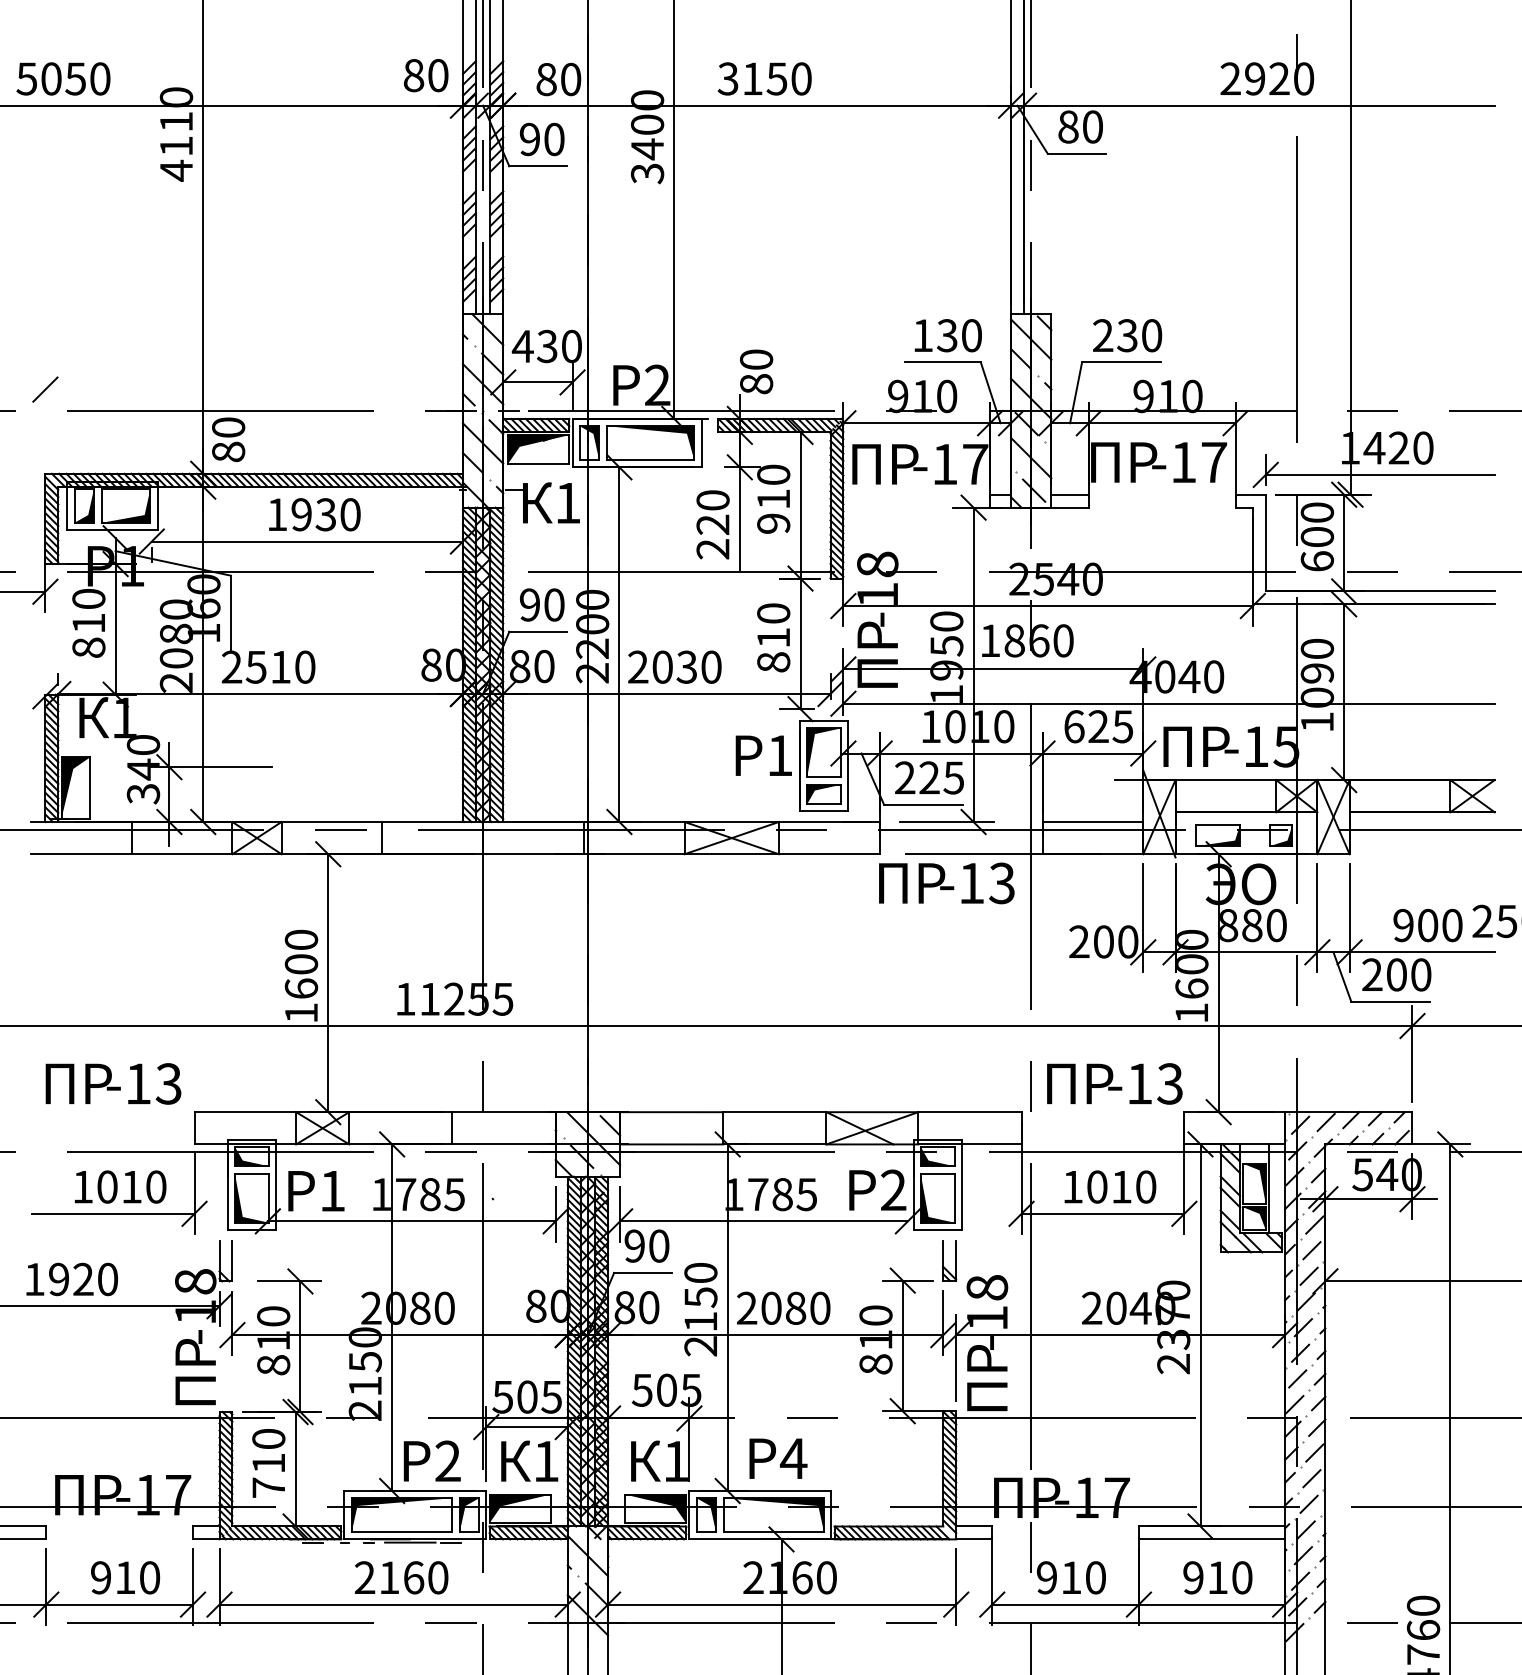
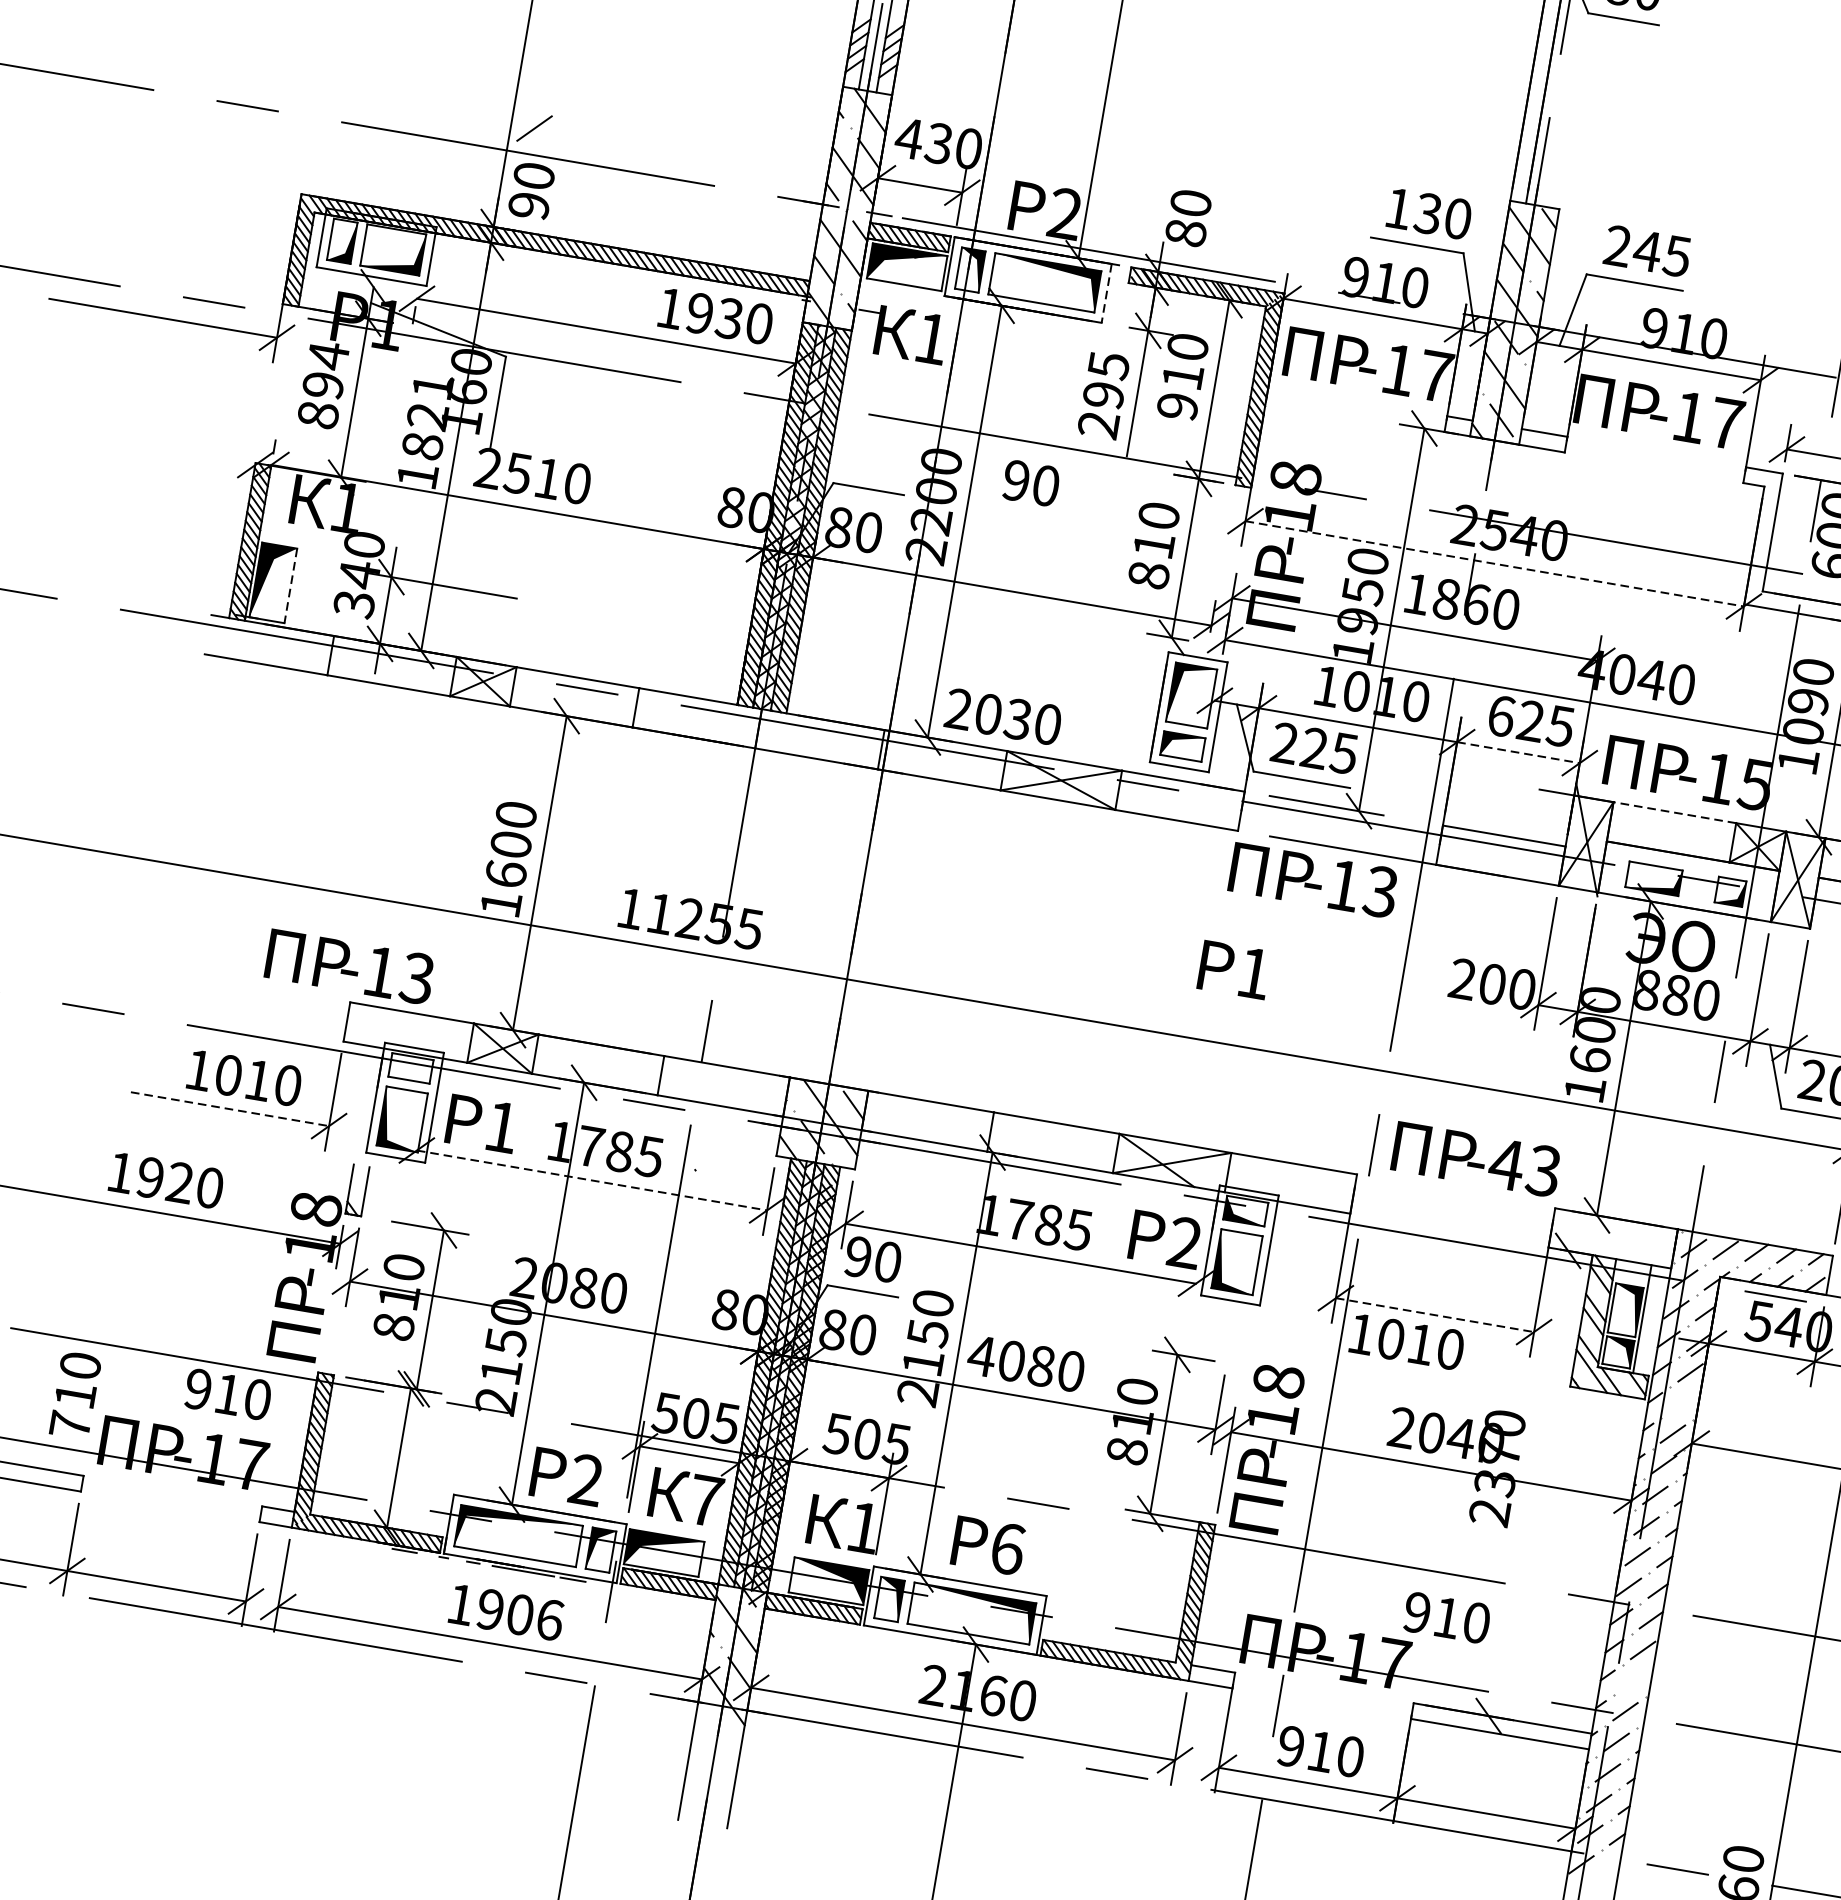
text: (1139, 335) -> (1662, 253), 230 -> 245
line: (45, 389) -> (534, 128), moved
line: (701, 443) -> (1106, 293), solid -> dashed
text: (228, 451) -> (529, 205), 80 -> 90
text: (712, 512) -> (1105, 380), 220 -> 295
text: (314, 514) -> (715, 315), moved
text: (542, 604) -> (1031, 482), moved
line: (1048, 606) -> (1495, 564), solid -> dashed
text: (88, 610) -> (325, 369), 810 -> 894
text: (176, 645) -> (425, 430), 2080 -> 1821
text: (674, 666) -> (1003, 715), moved
line: (1093, 753) -> (1519, 752), solid -> dashed
text: (763, 755) -> (1234, 969), moved
line: (1225, 780) -> (1674, 813), solid -> dashed
line: (90, 787) -> (291, 585), solid -> dashed
text: (113, 1083) -> (350, 966), moved
text: (1139, 1083) -> (1506, 1164), -13 -> -43
fill: (251, 1156) -> (410, 1068), removed
text: (1110, 1186) -> (1407, 1341), moved
line: (113, 1213) -> (230, 1108), solid -> dashed
line: (1103, 1213) -> (1435, 1314), solid -> dashed
line: (411, 1221) -> (591, 1180), solid -> dashed
line: (1311, 1250) -> (1681, 1403), removed
part: (949, 1260) -> (1238, 1340), removed
text: (746, 1307) -> (981, 1354), 2080 -> 4080
line: (1200, 1335) -> (1528, 1483), removed
text: (793, 1458) -> (1007, 1548), 4 -> 6
text: (546, 1461) -> (706, 1500), 1 -> 7
text: (268, 1463) -> (75, 1395), moved
line: (1311, 1478) -> (1633, 1680), removed
text: (125, 1577) -> (228, 1394), moved
text: (401, 1577) -> (505, 1611), 2160 -> 1906
text: (1217, 1577) -> (1446, 1617), moved

